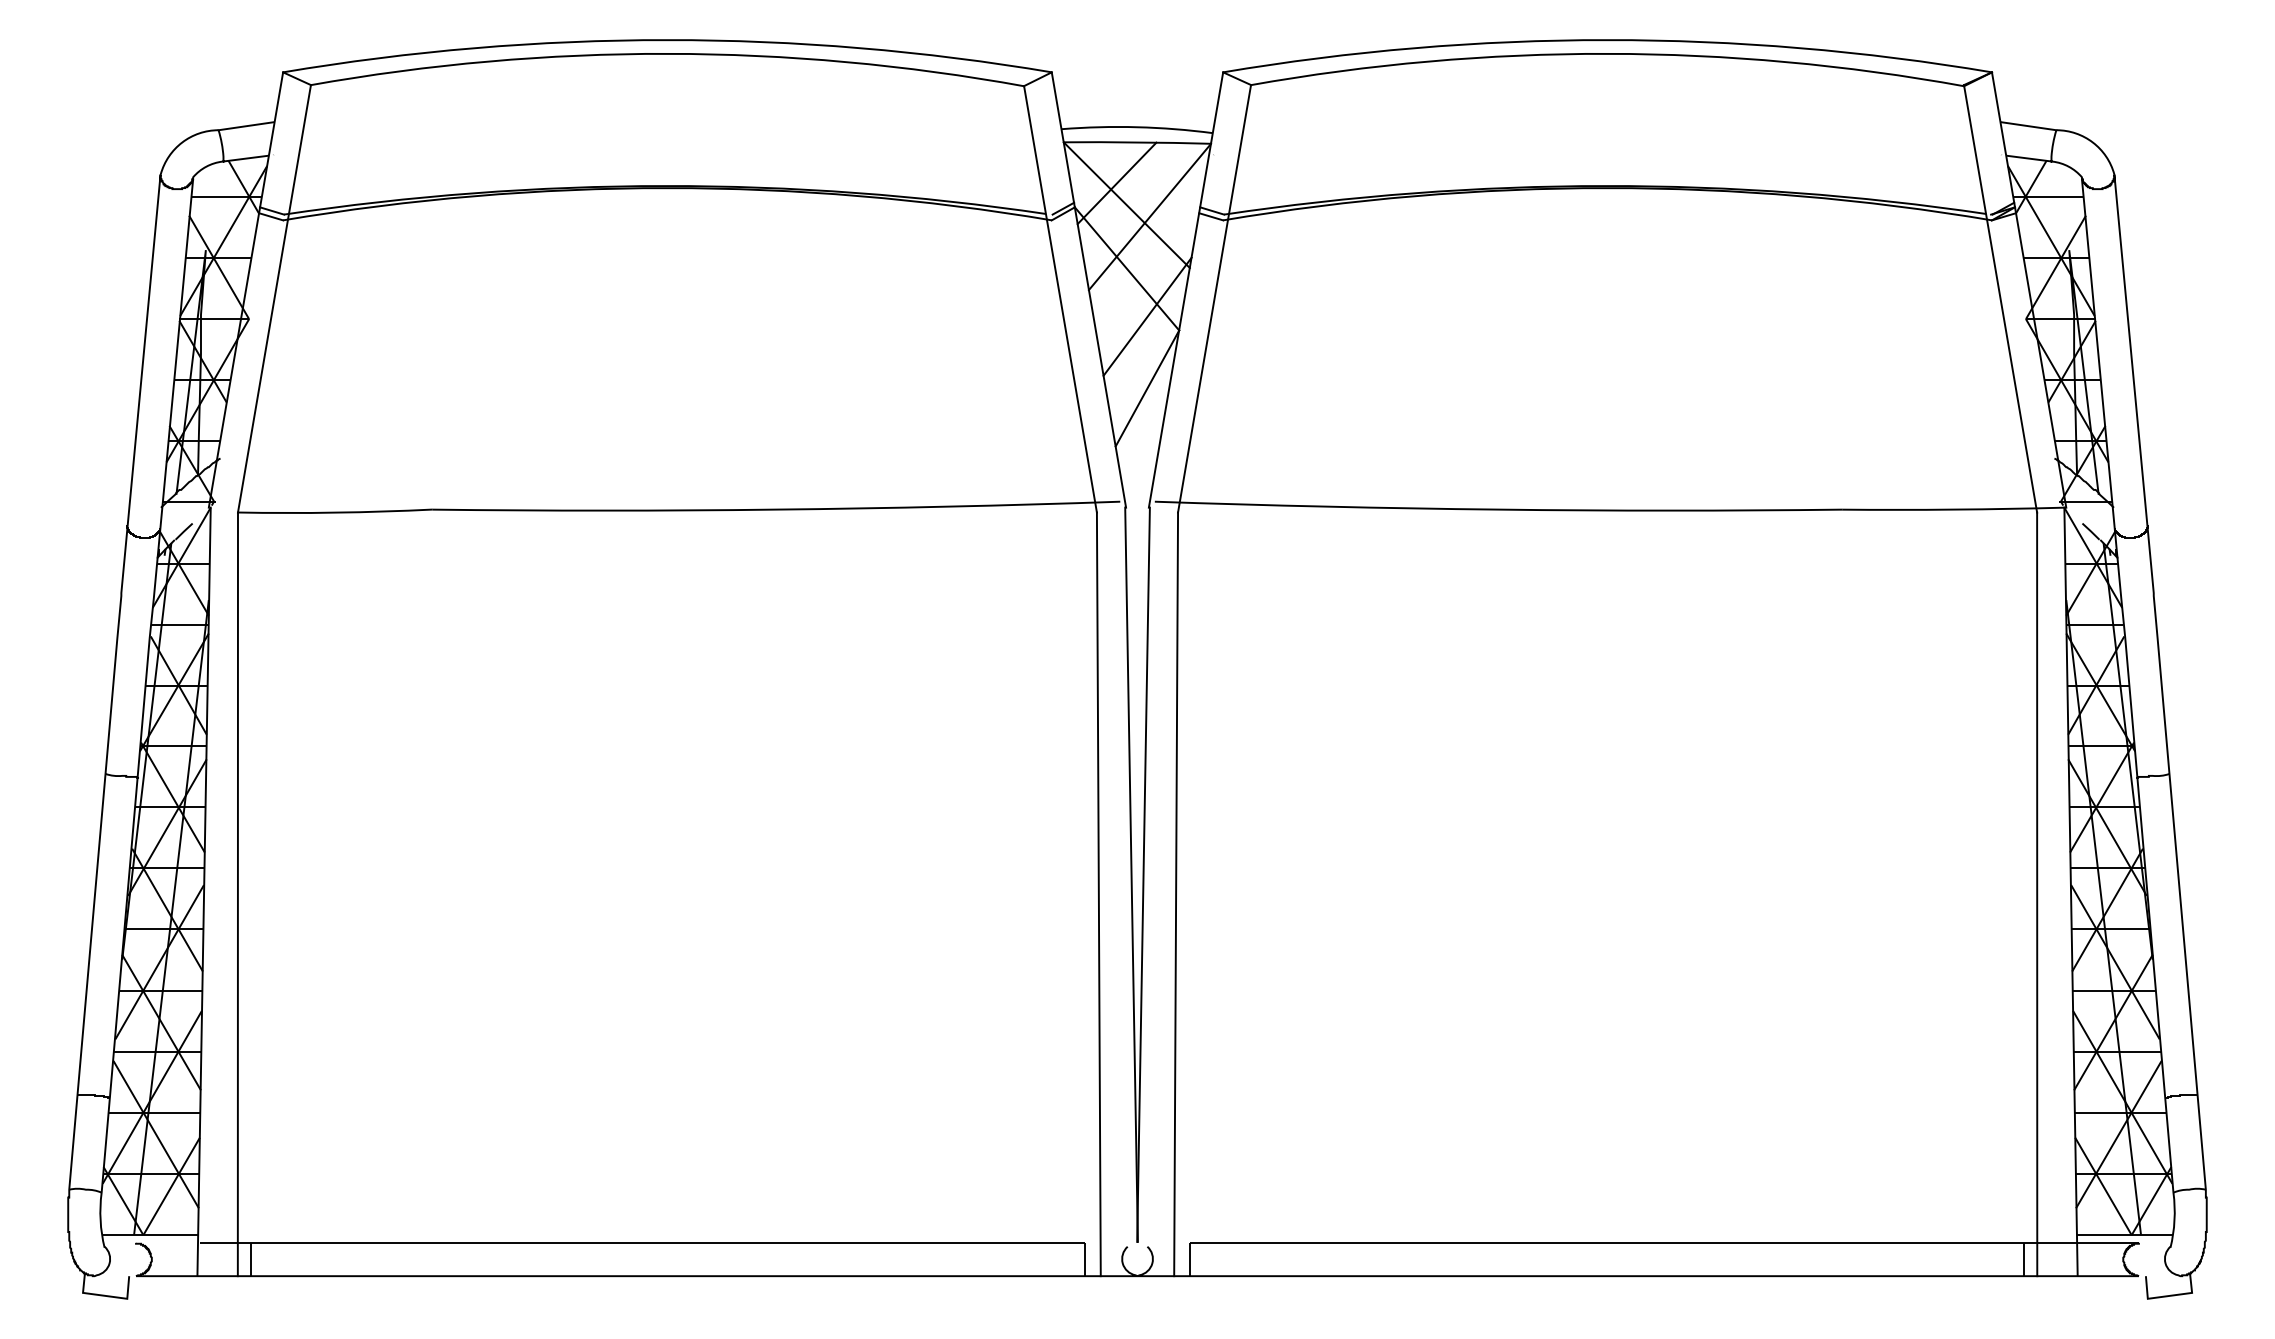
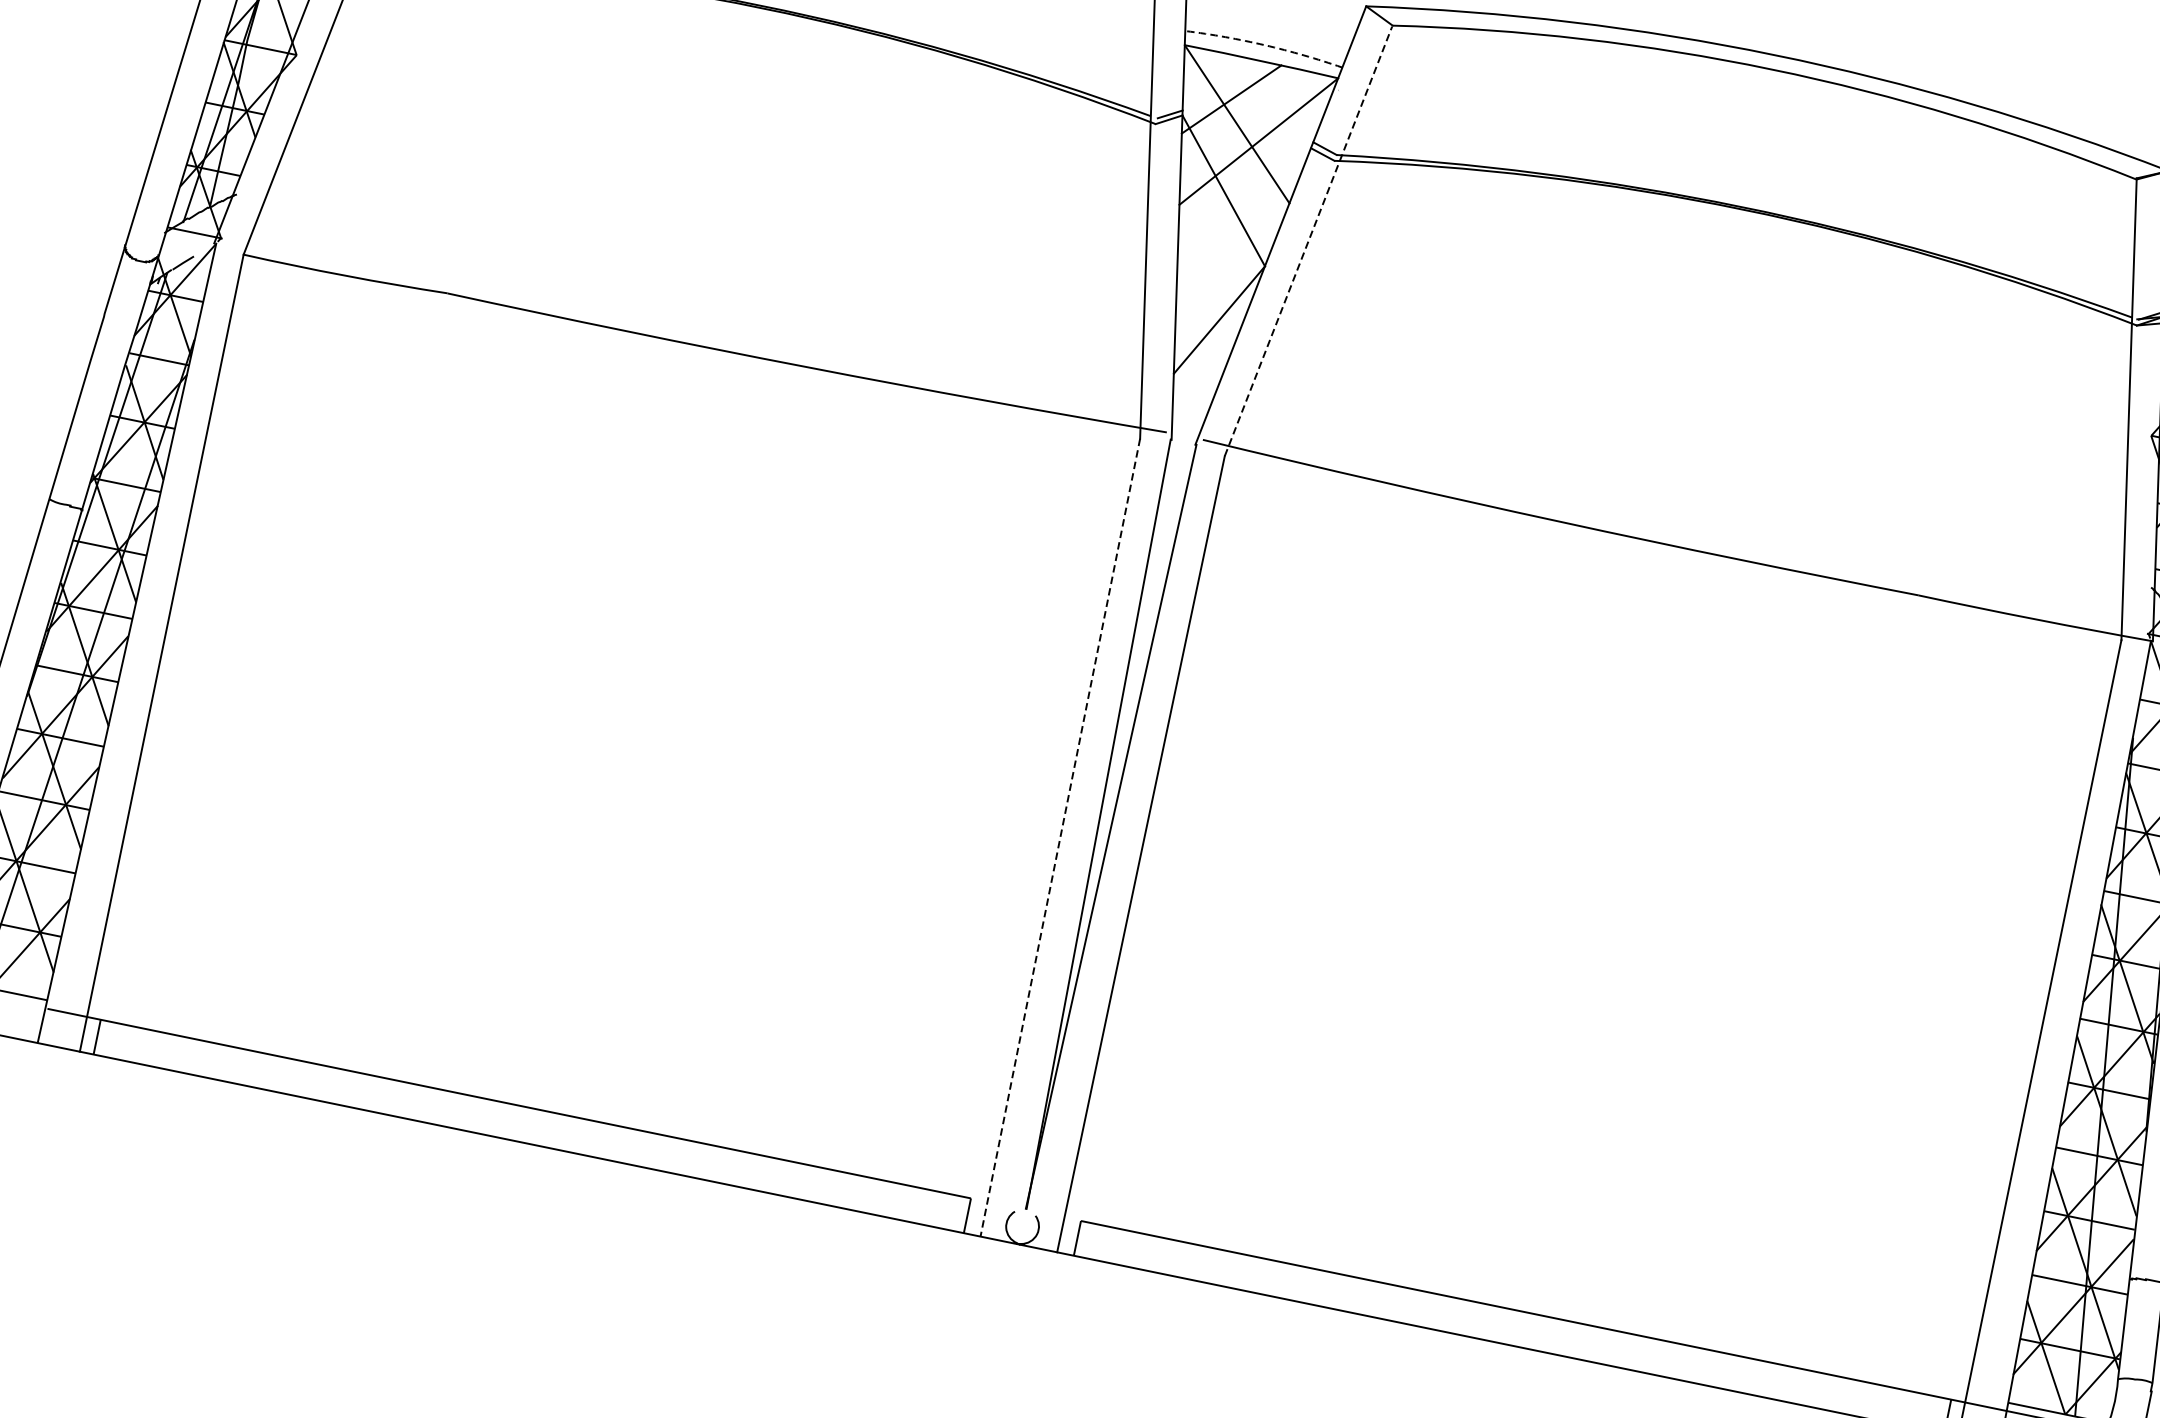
arc: (1137, 127) -> (1264, 45), solid -> dashed
line: (1214, 298) -> (1308, 240), solid -> dashed
line: (1147, 316) -> (1234, 244), removed
line: (1098, 894) -> (1059, 837), solid -> dashed

